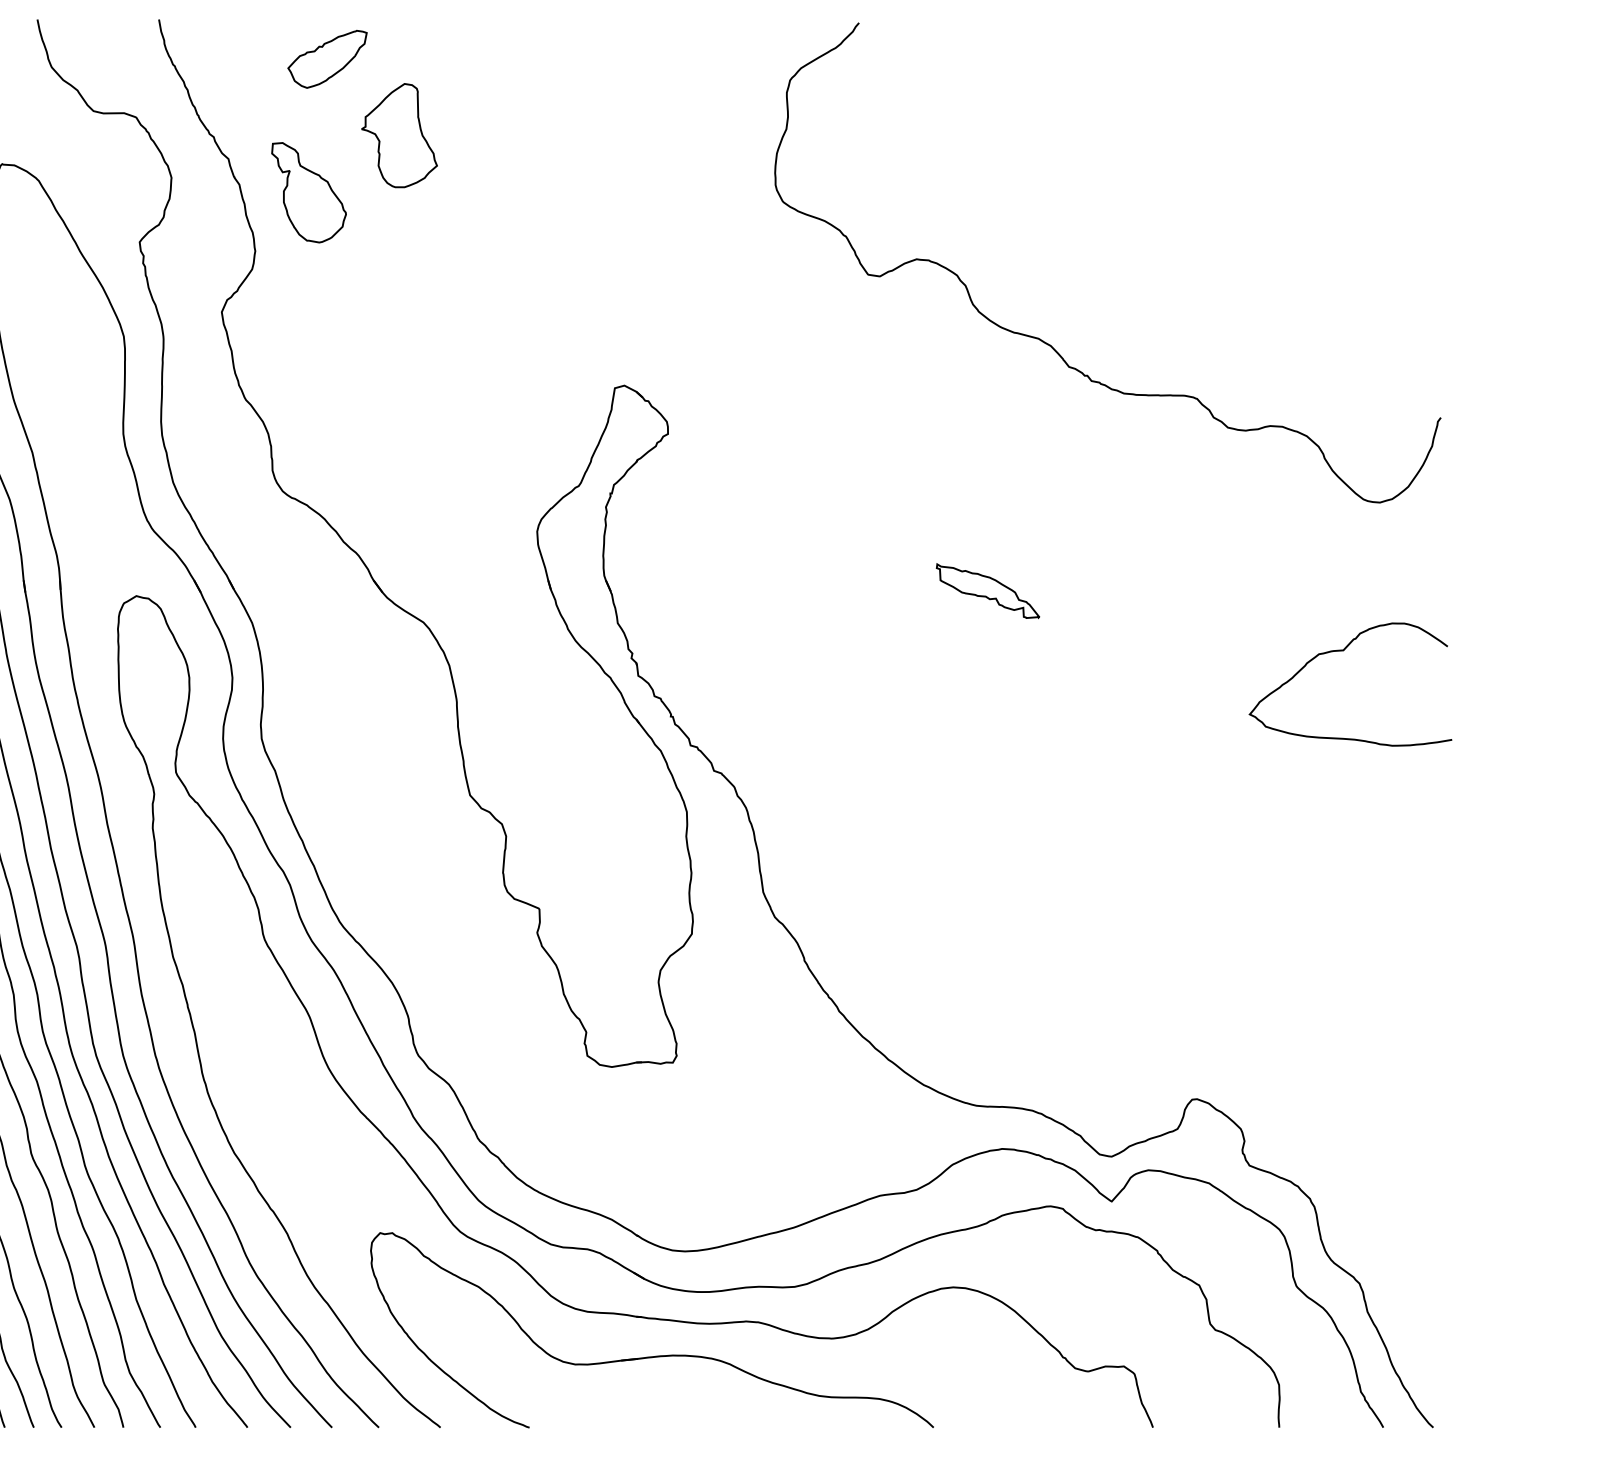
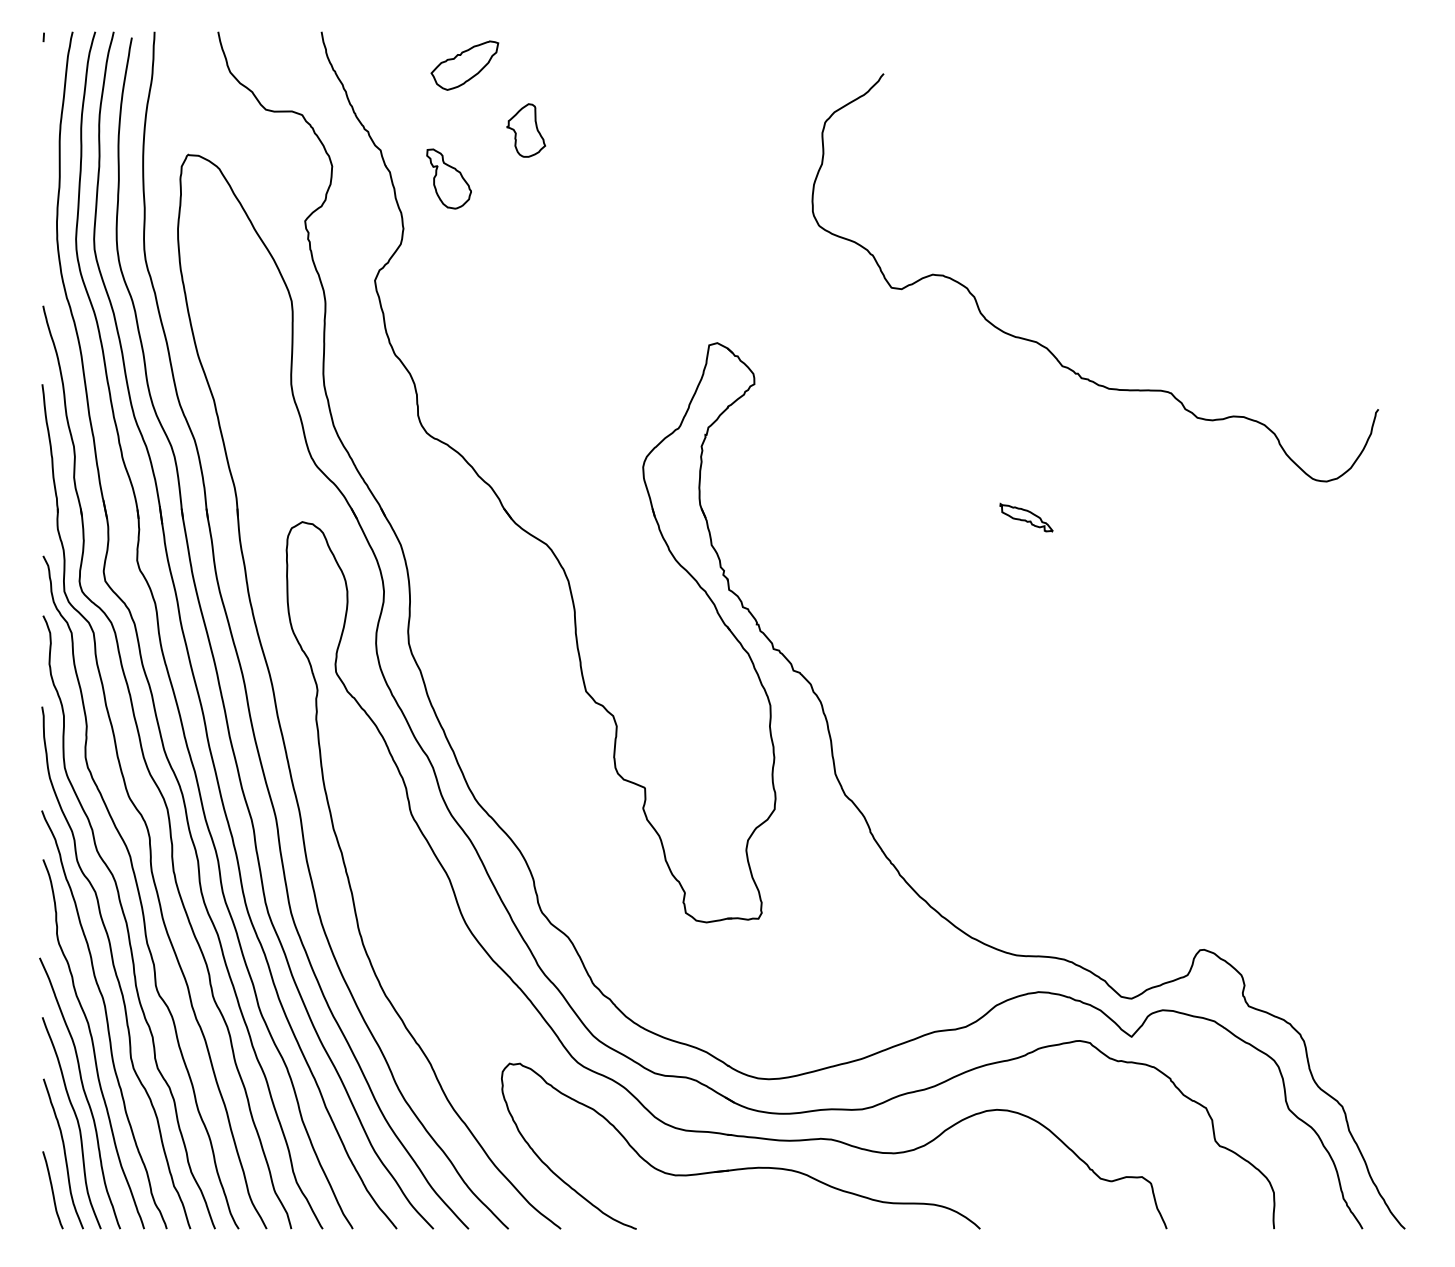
part: (398, 135) -> (525, 130), size x0.6
part: (308, 192) -> (448, 178), size x0.7
curve: (1051, 344) -> (1047, 347), moved
part: (988, 590) -> (1026, 517), size x0.6
curve: (1343, 651) -> (1328, 569), removed

